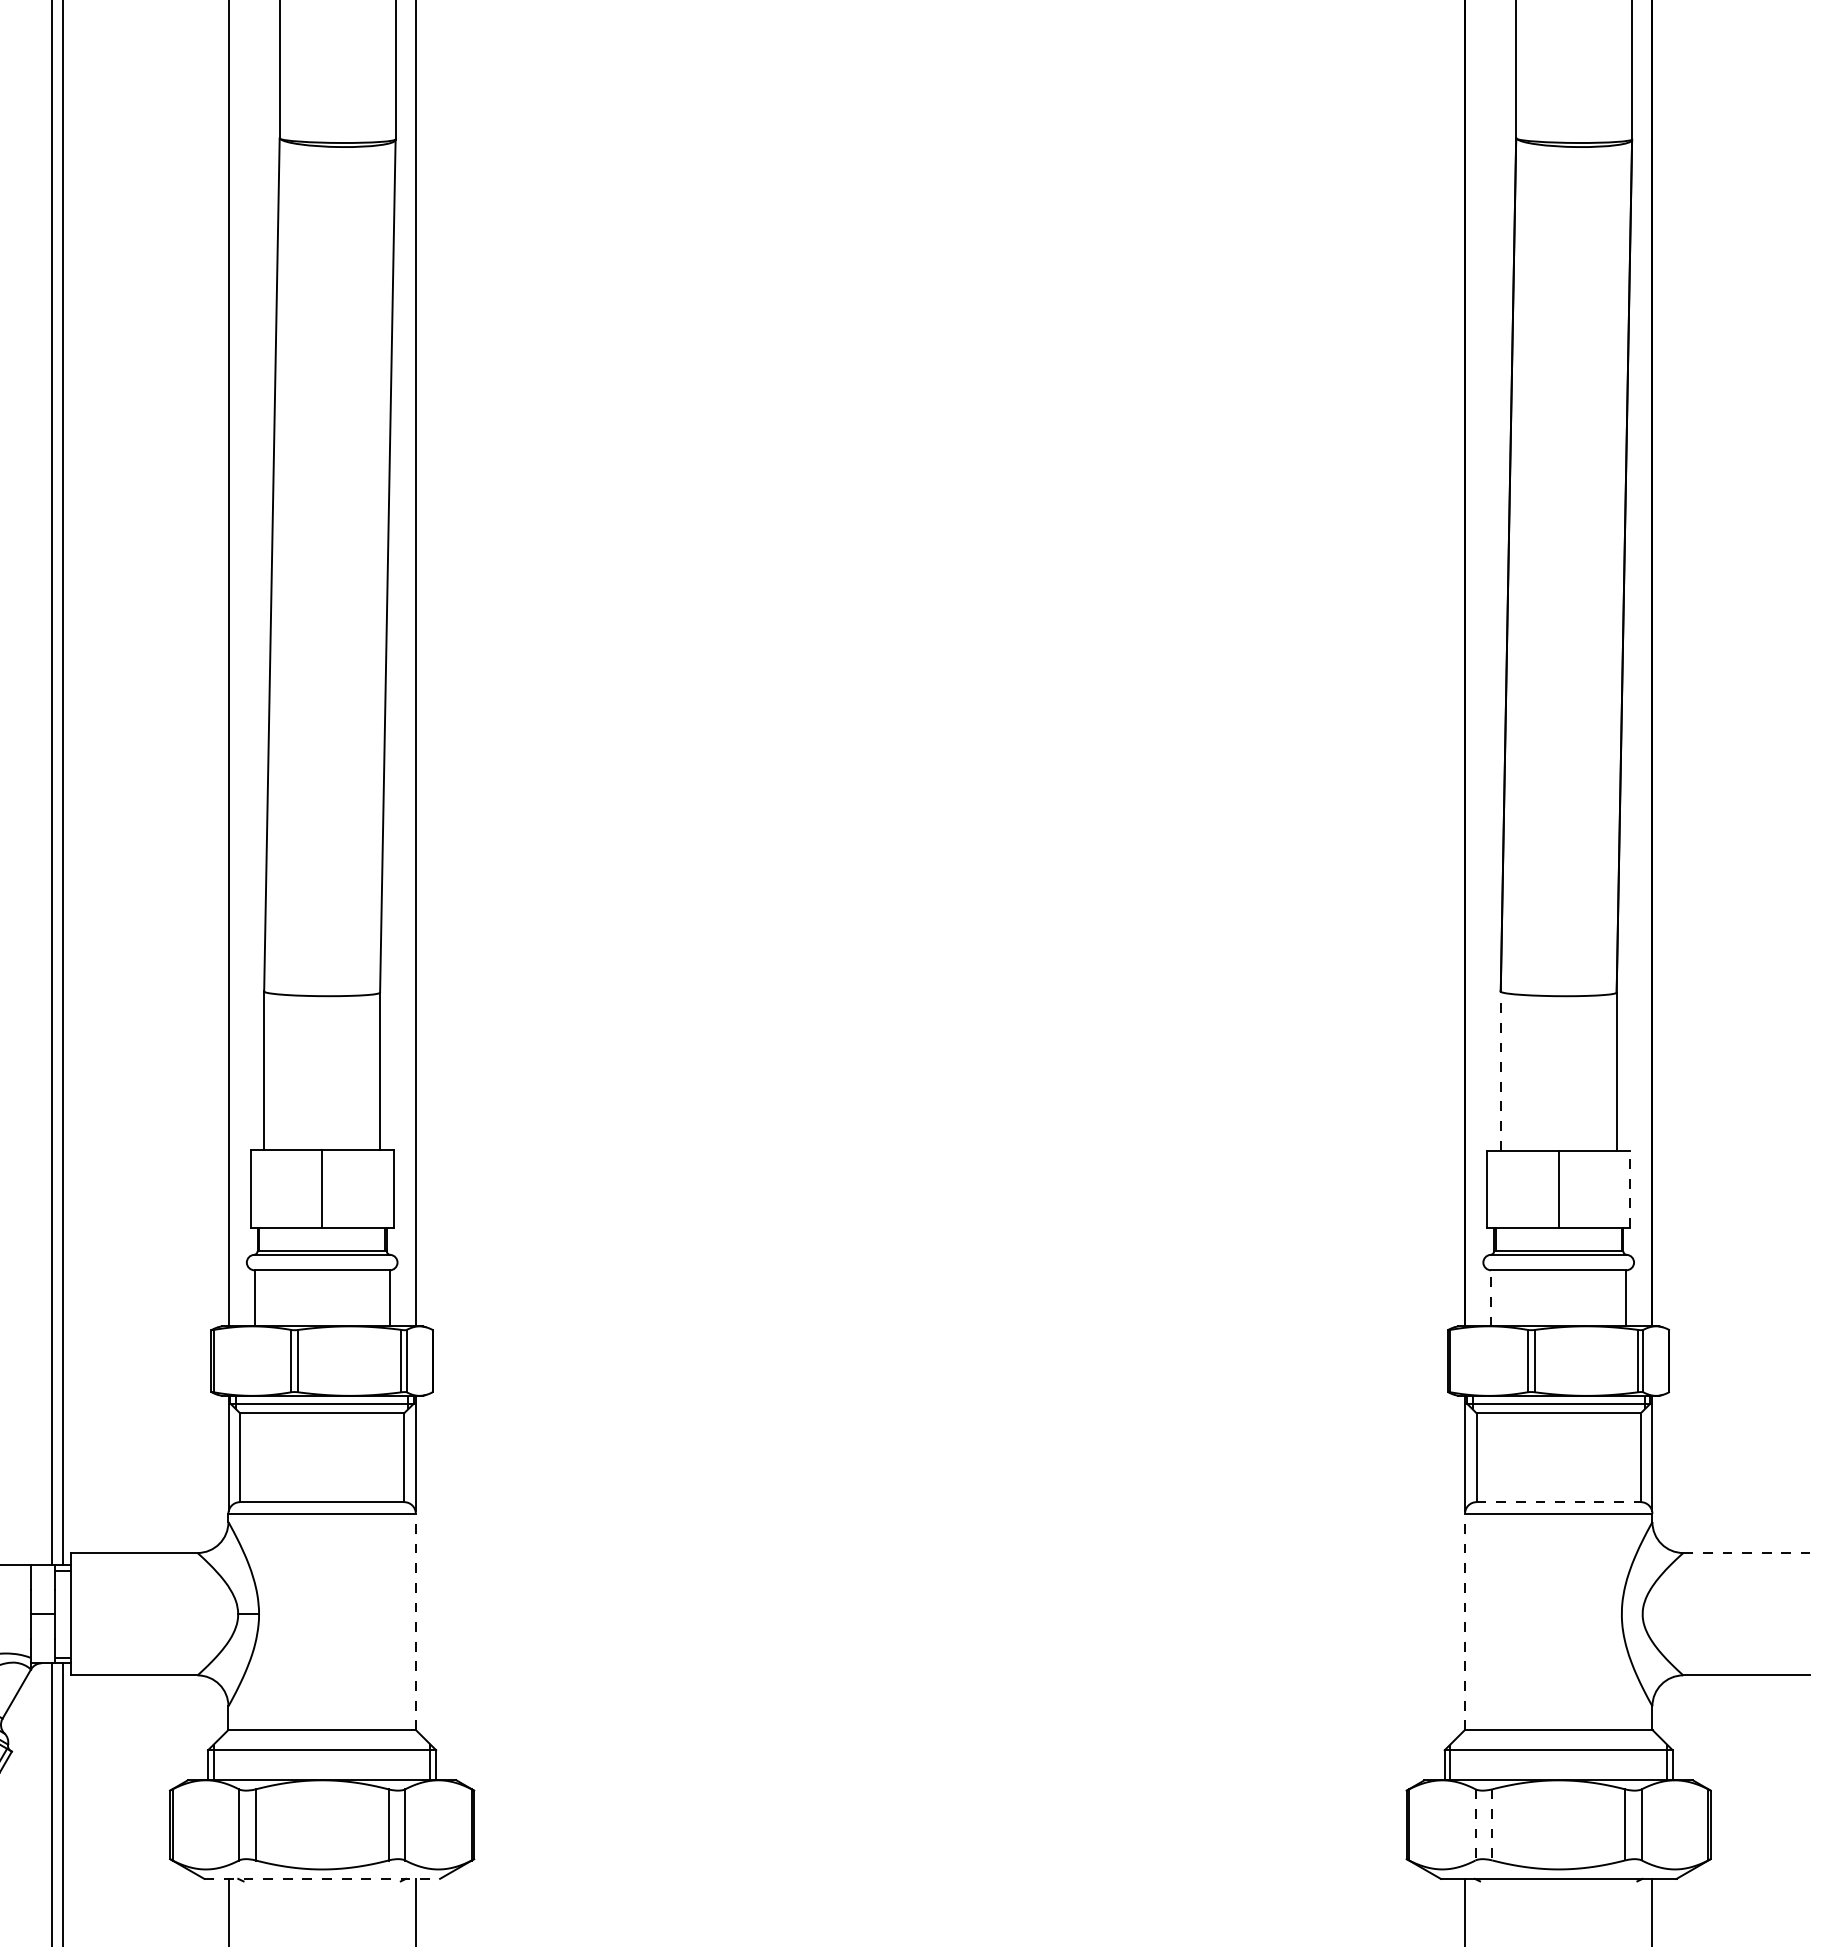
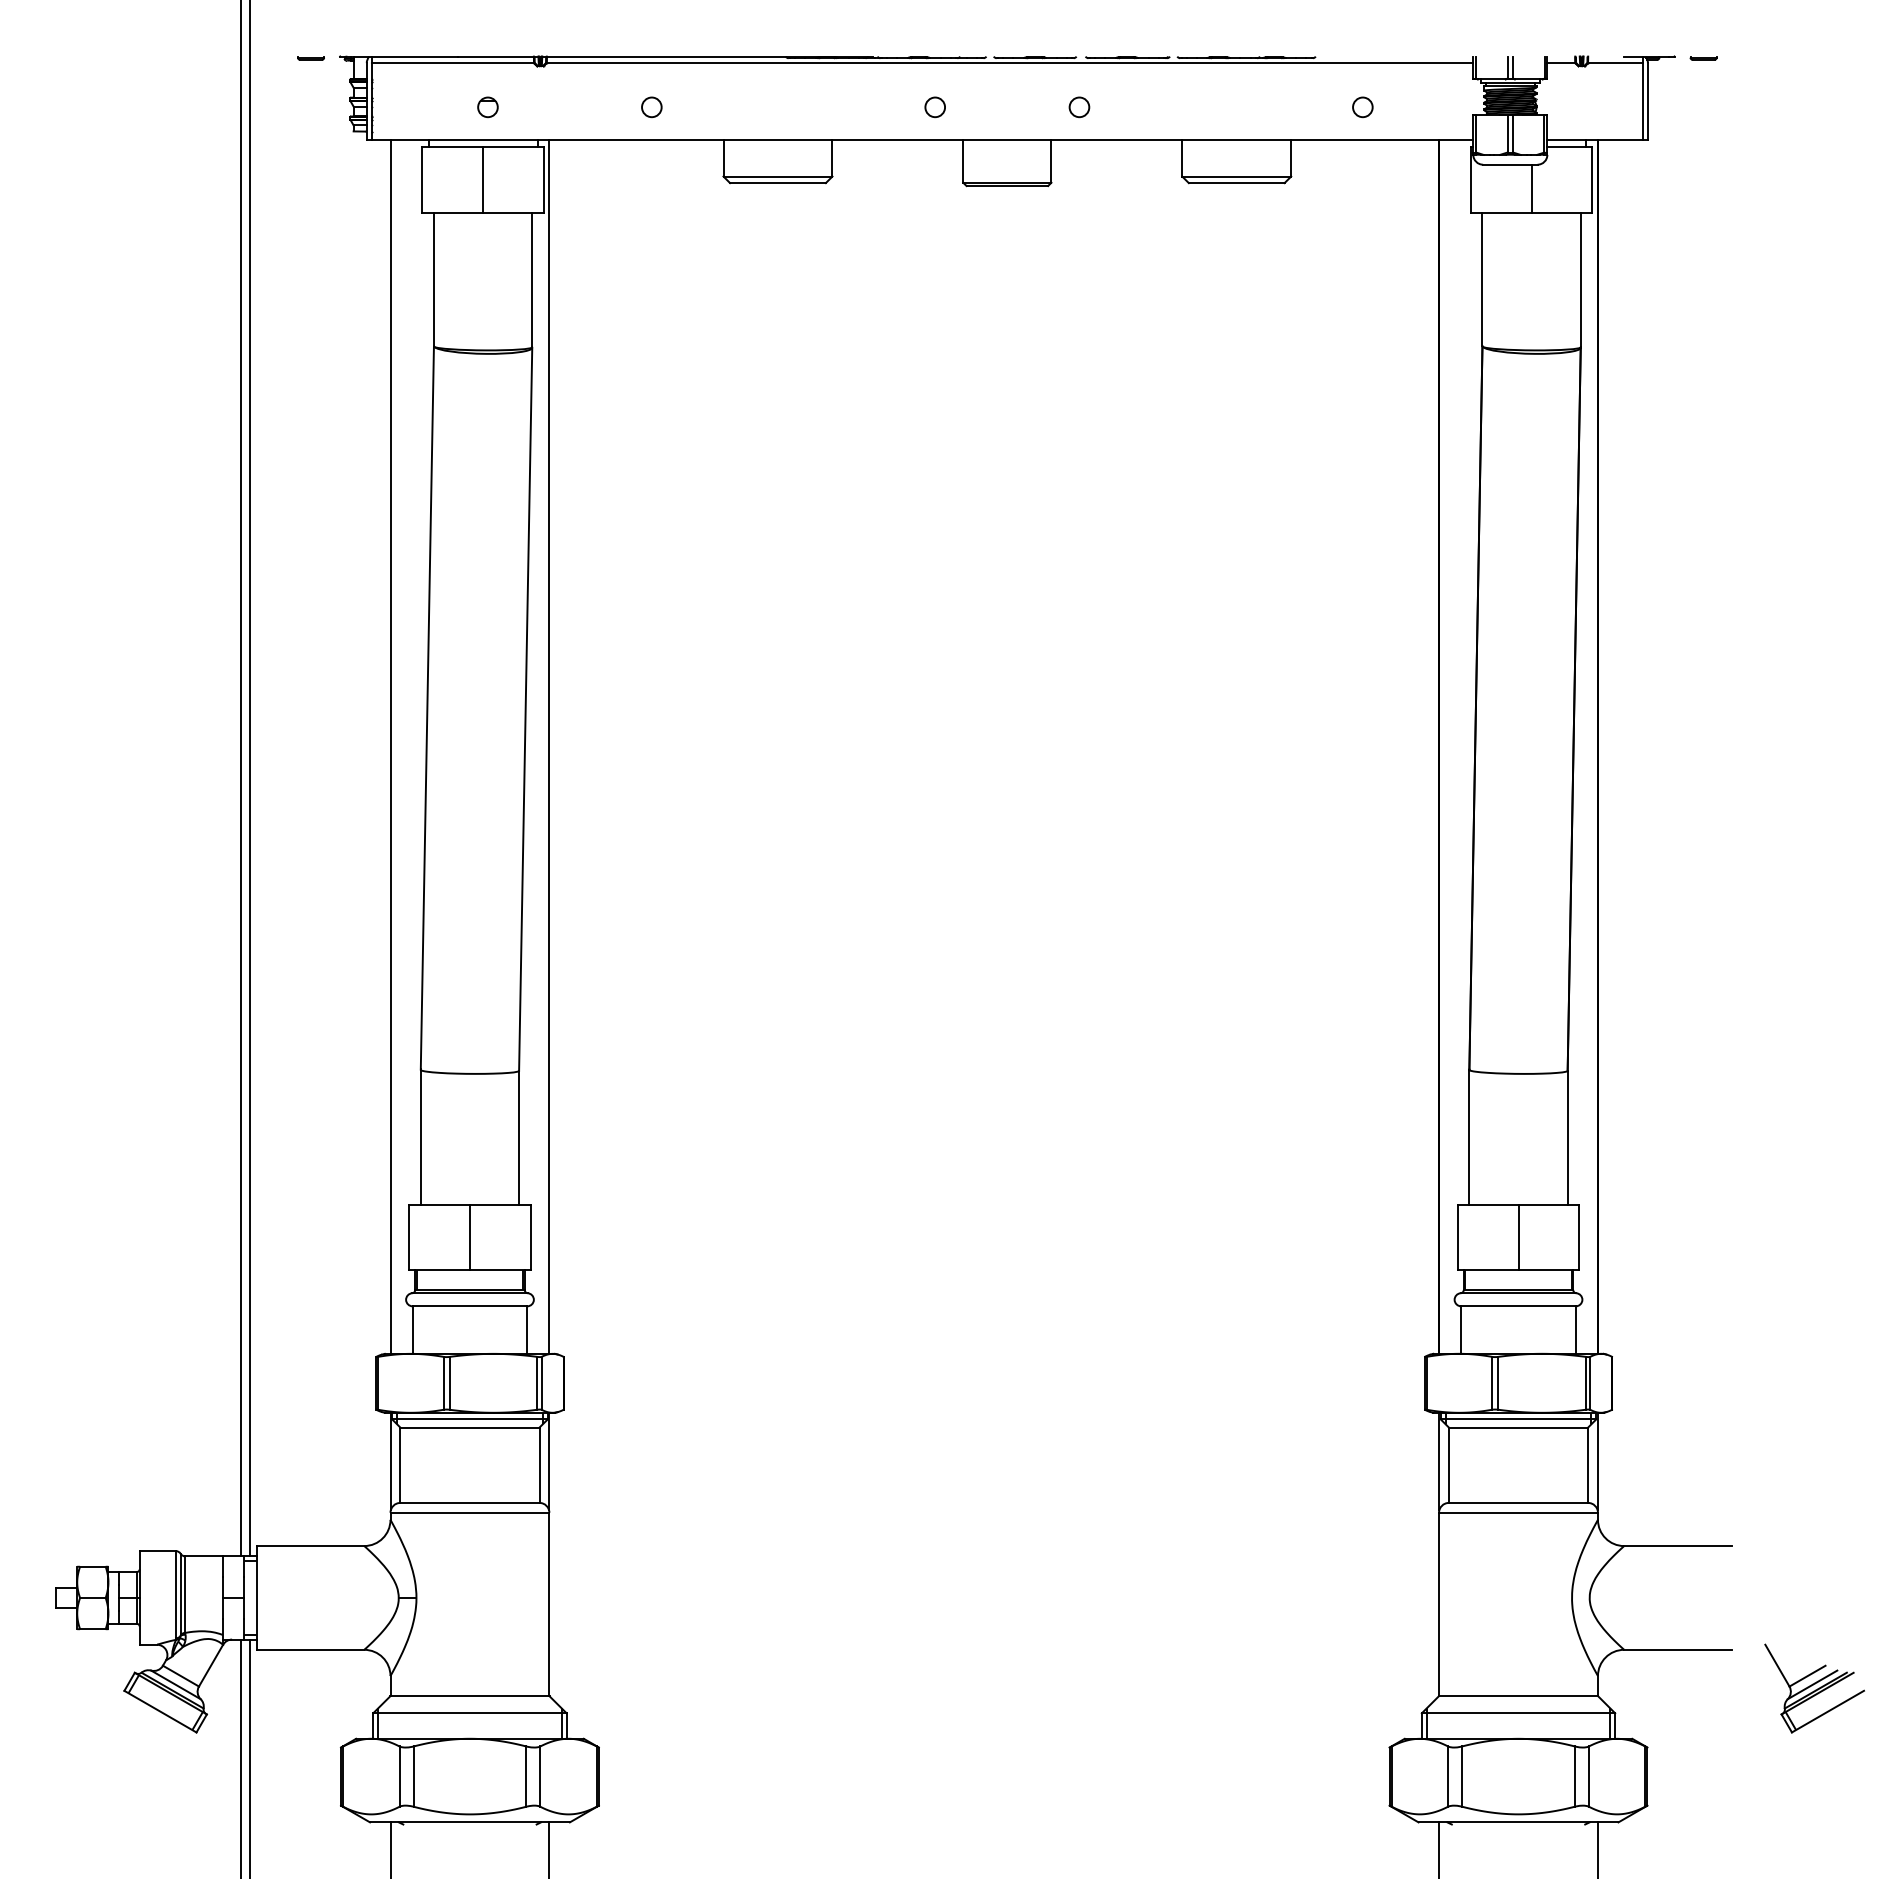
line: (1500, 1070) -> (1469, 1136), dashed -> solid
line: (1630, 1189) -> (1579, 1237), dashed -> solid
line: (1491, 1298) -> (1461, 1330), dashed -> solid
line: (1558, 1501) -> (1518, 1502), dashed -> solid
line: (1746, 1553) -> (1677, 1546), dashed -> solid
line: (415, 1621) -> (549, 1604), dashed -> solid
line: (1465, 1621) -> (1439, 1604), dashed -> solid
line: (1476, 1825) -> (1448, 1777), dashed -> solid
line: (1492, 1825) -> (1462, 1777), dashed -> solid
line: (321, 1879) -> (469, 1822), dashed -> solid

